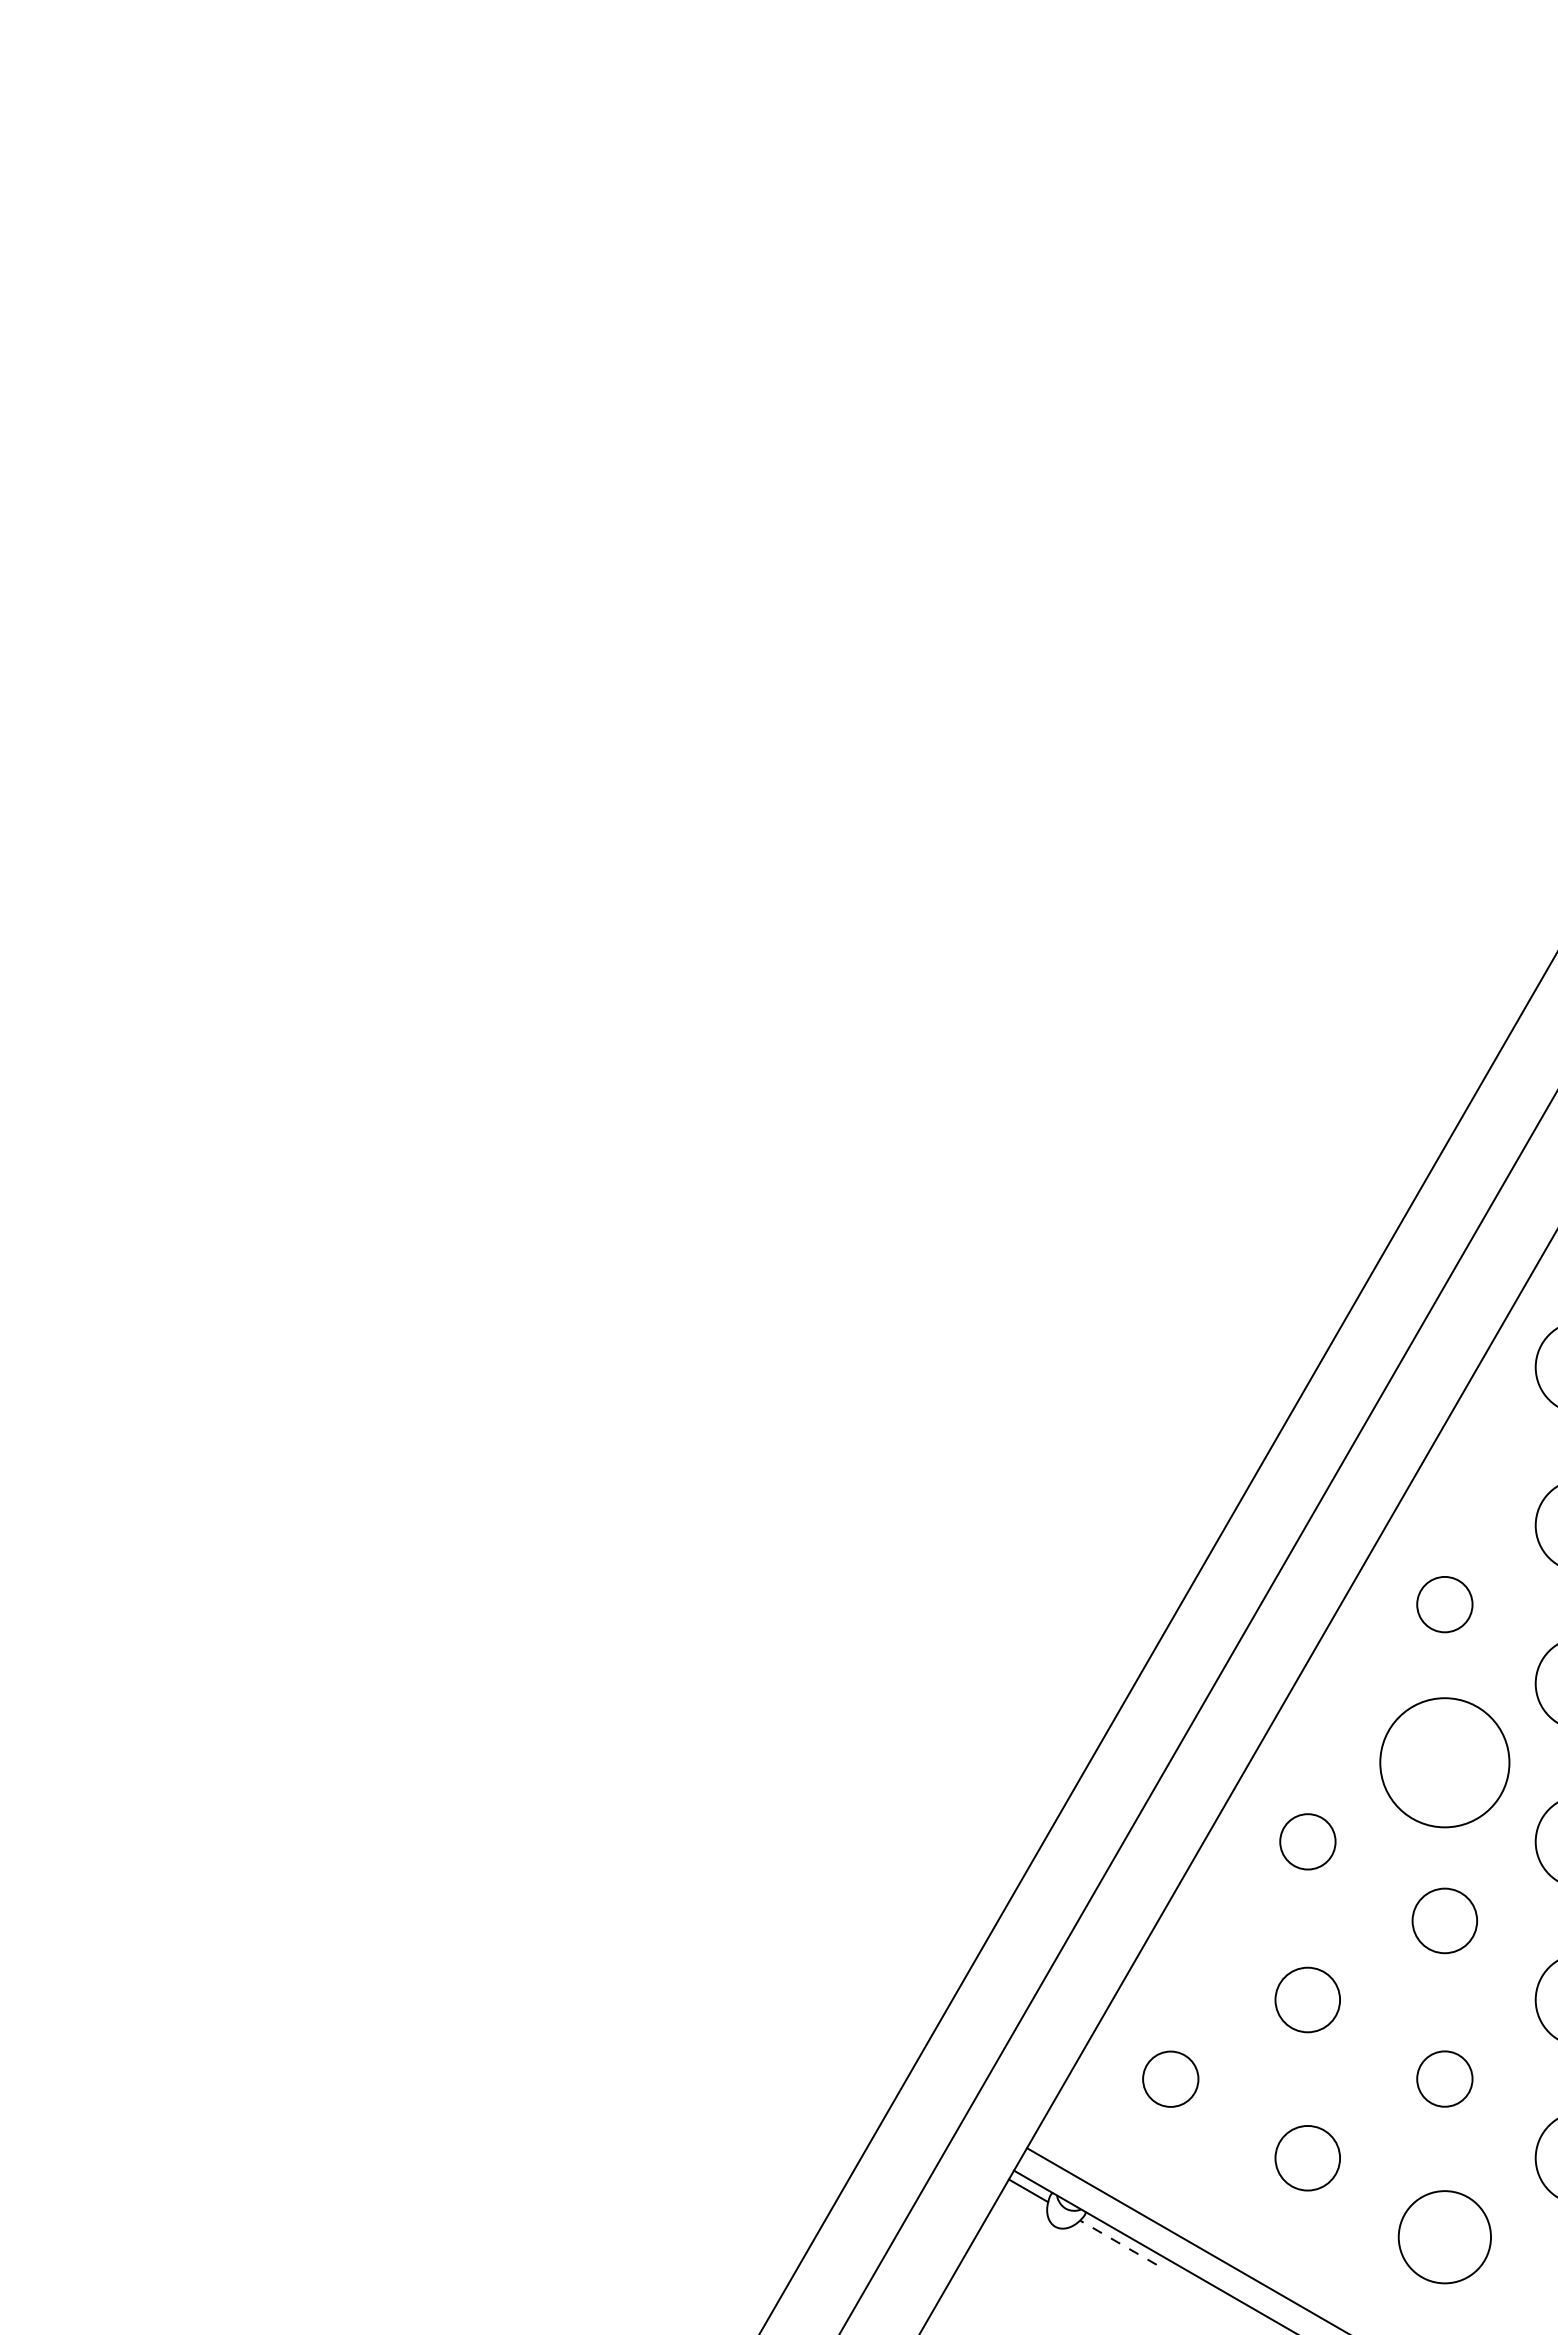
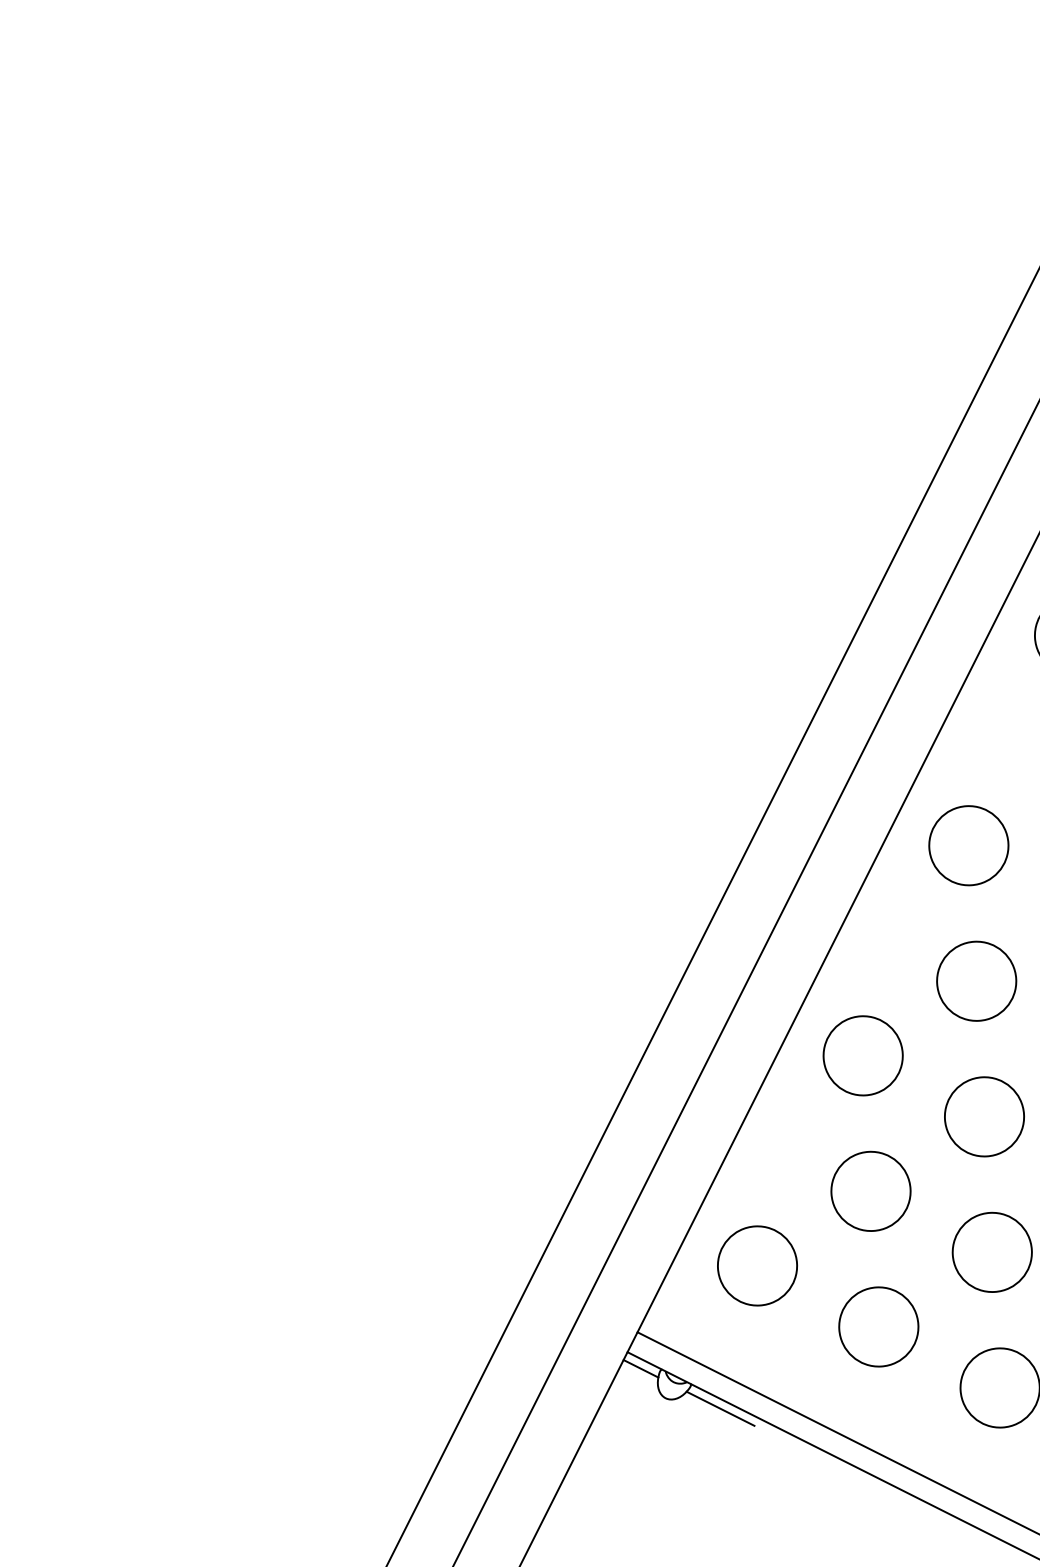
circle: (1444, 1604) -> (968, 845), size x1.67
circle: (1444, 1762) -> (976, 981), size x0.71
circle: (1307, 1841) -> (862, 1055), size x1.67
circle: (1444, 1920) -> (984, 1116), size x1.43
circle: (1307, 1999) -> (870, 1190), size x1.43
circle: (1444, 2078) -> (991, 1251), size x1.67
circle: (1170, 2079) -> (757, 1266), size x1.67
circle: (1307, 2158) -> (878, 1327), size x1.43
line: (1117, 2242) -> (719, 1408), dashed -> solid

